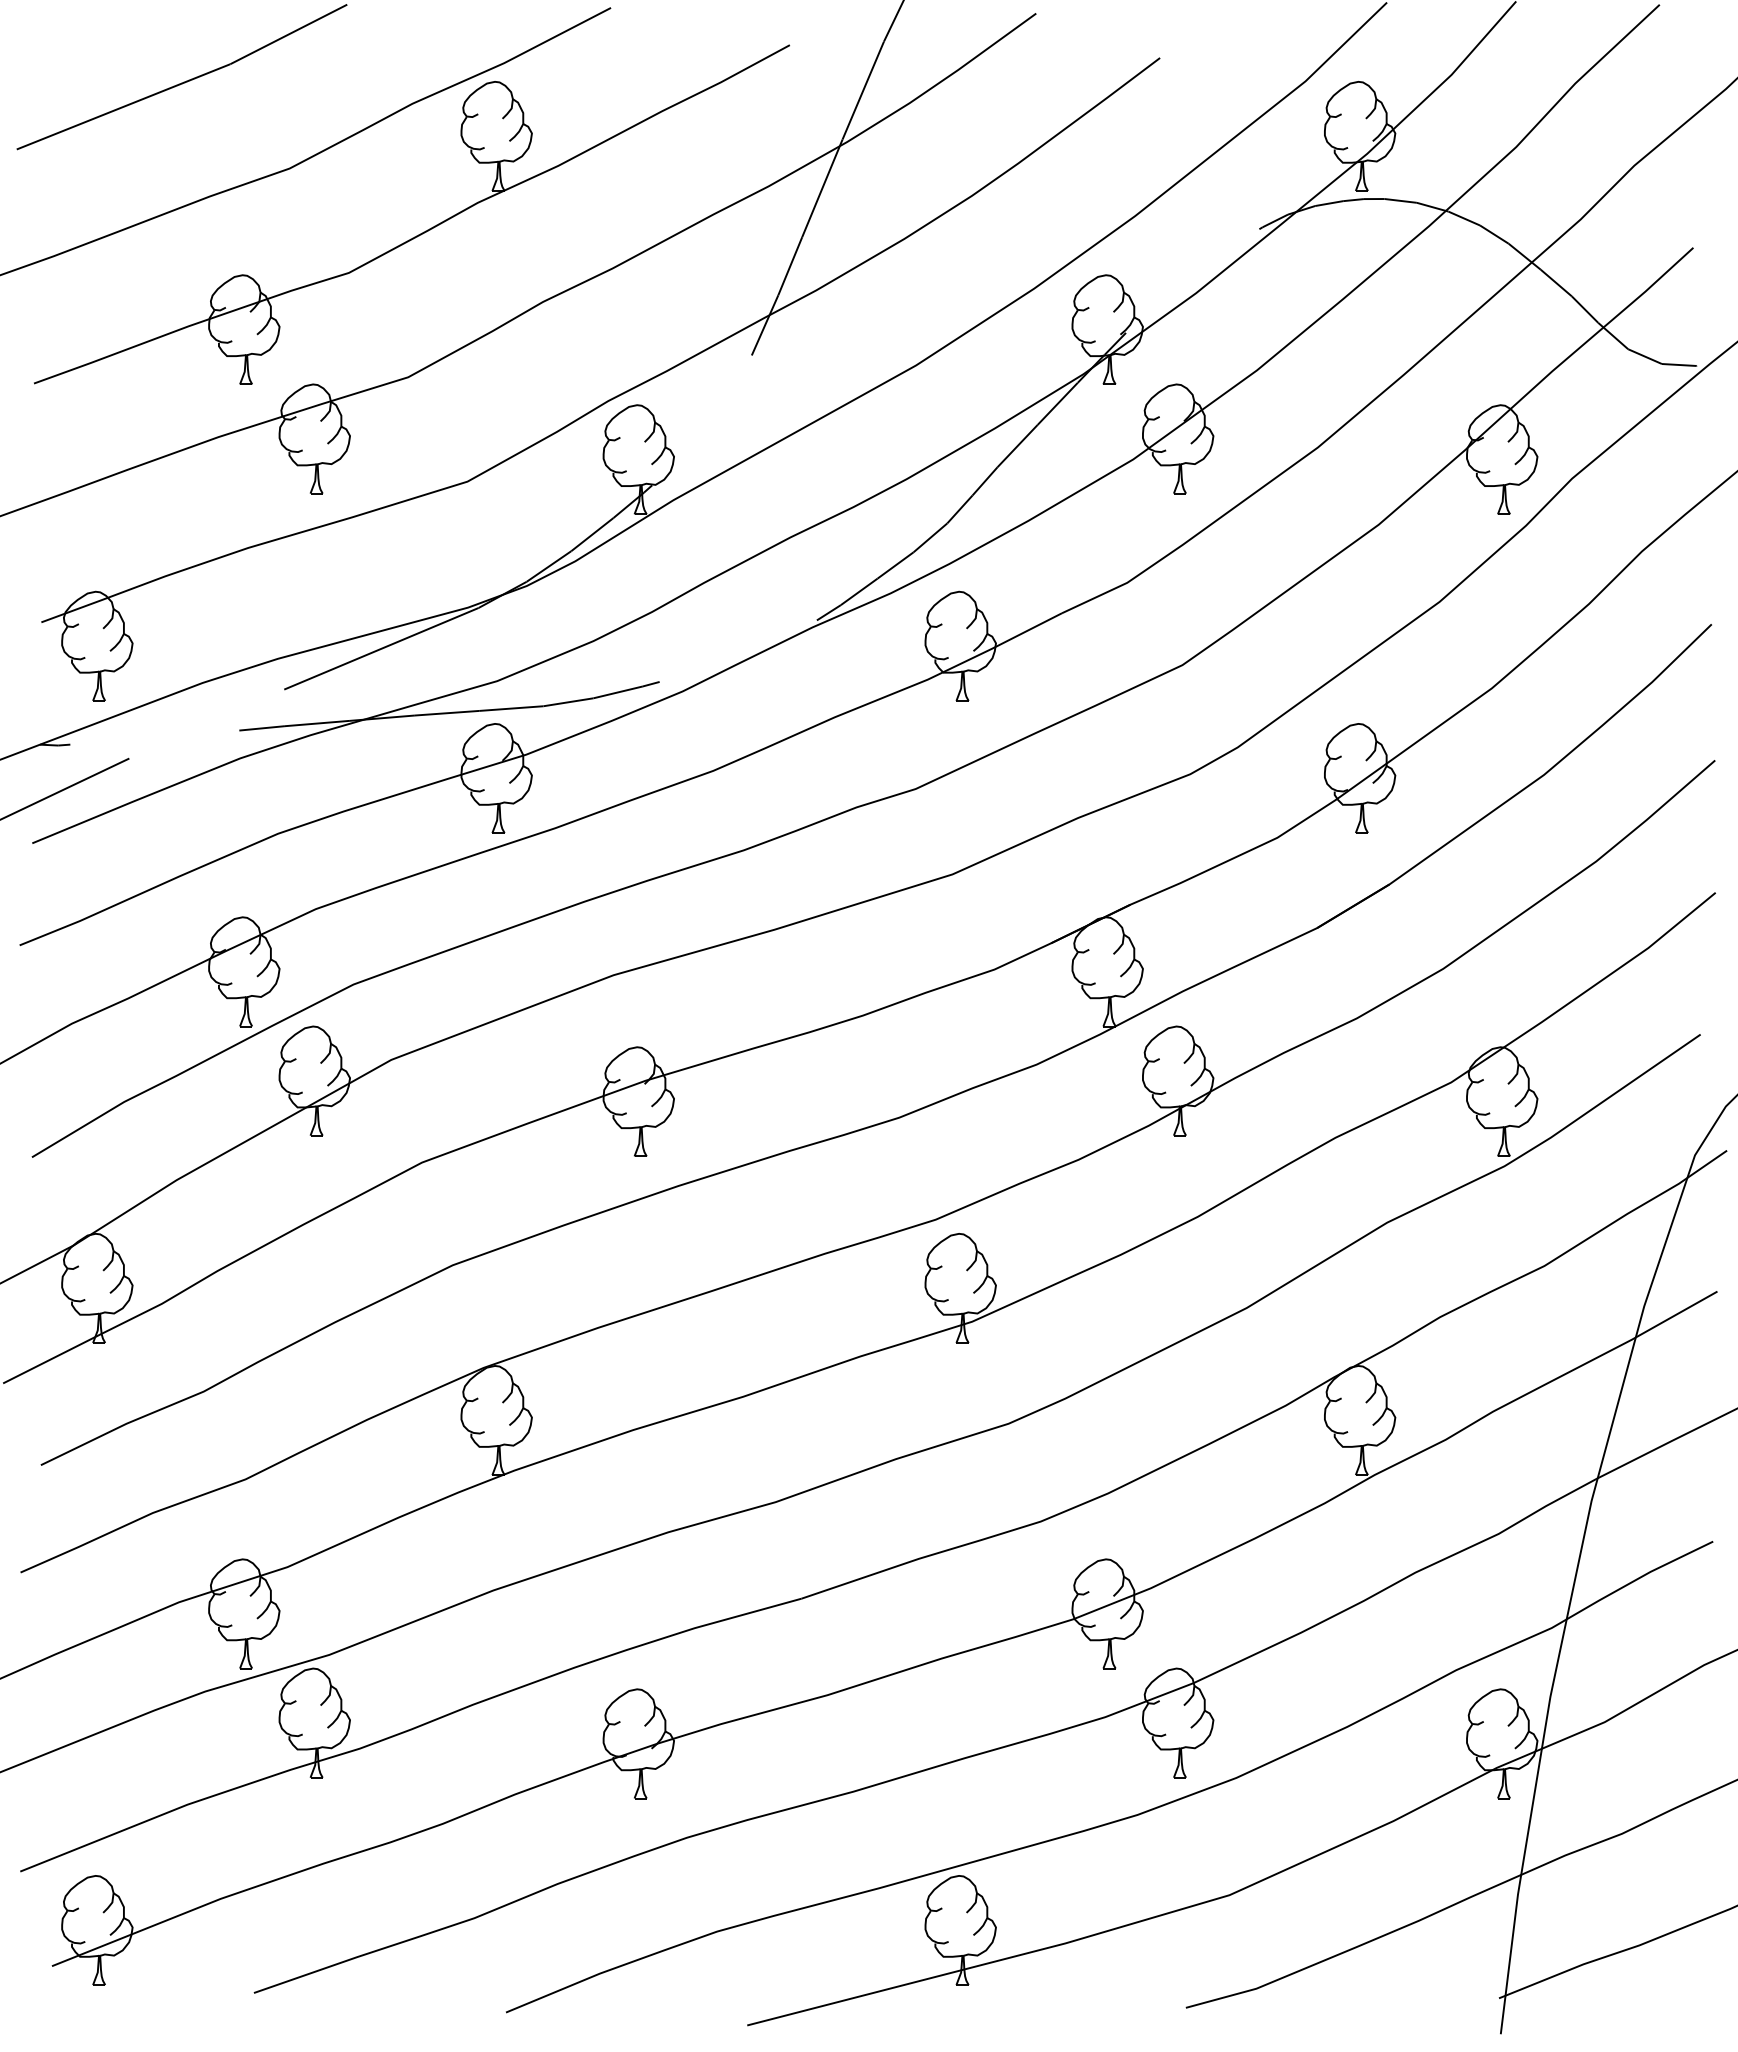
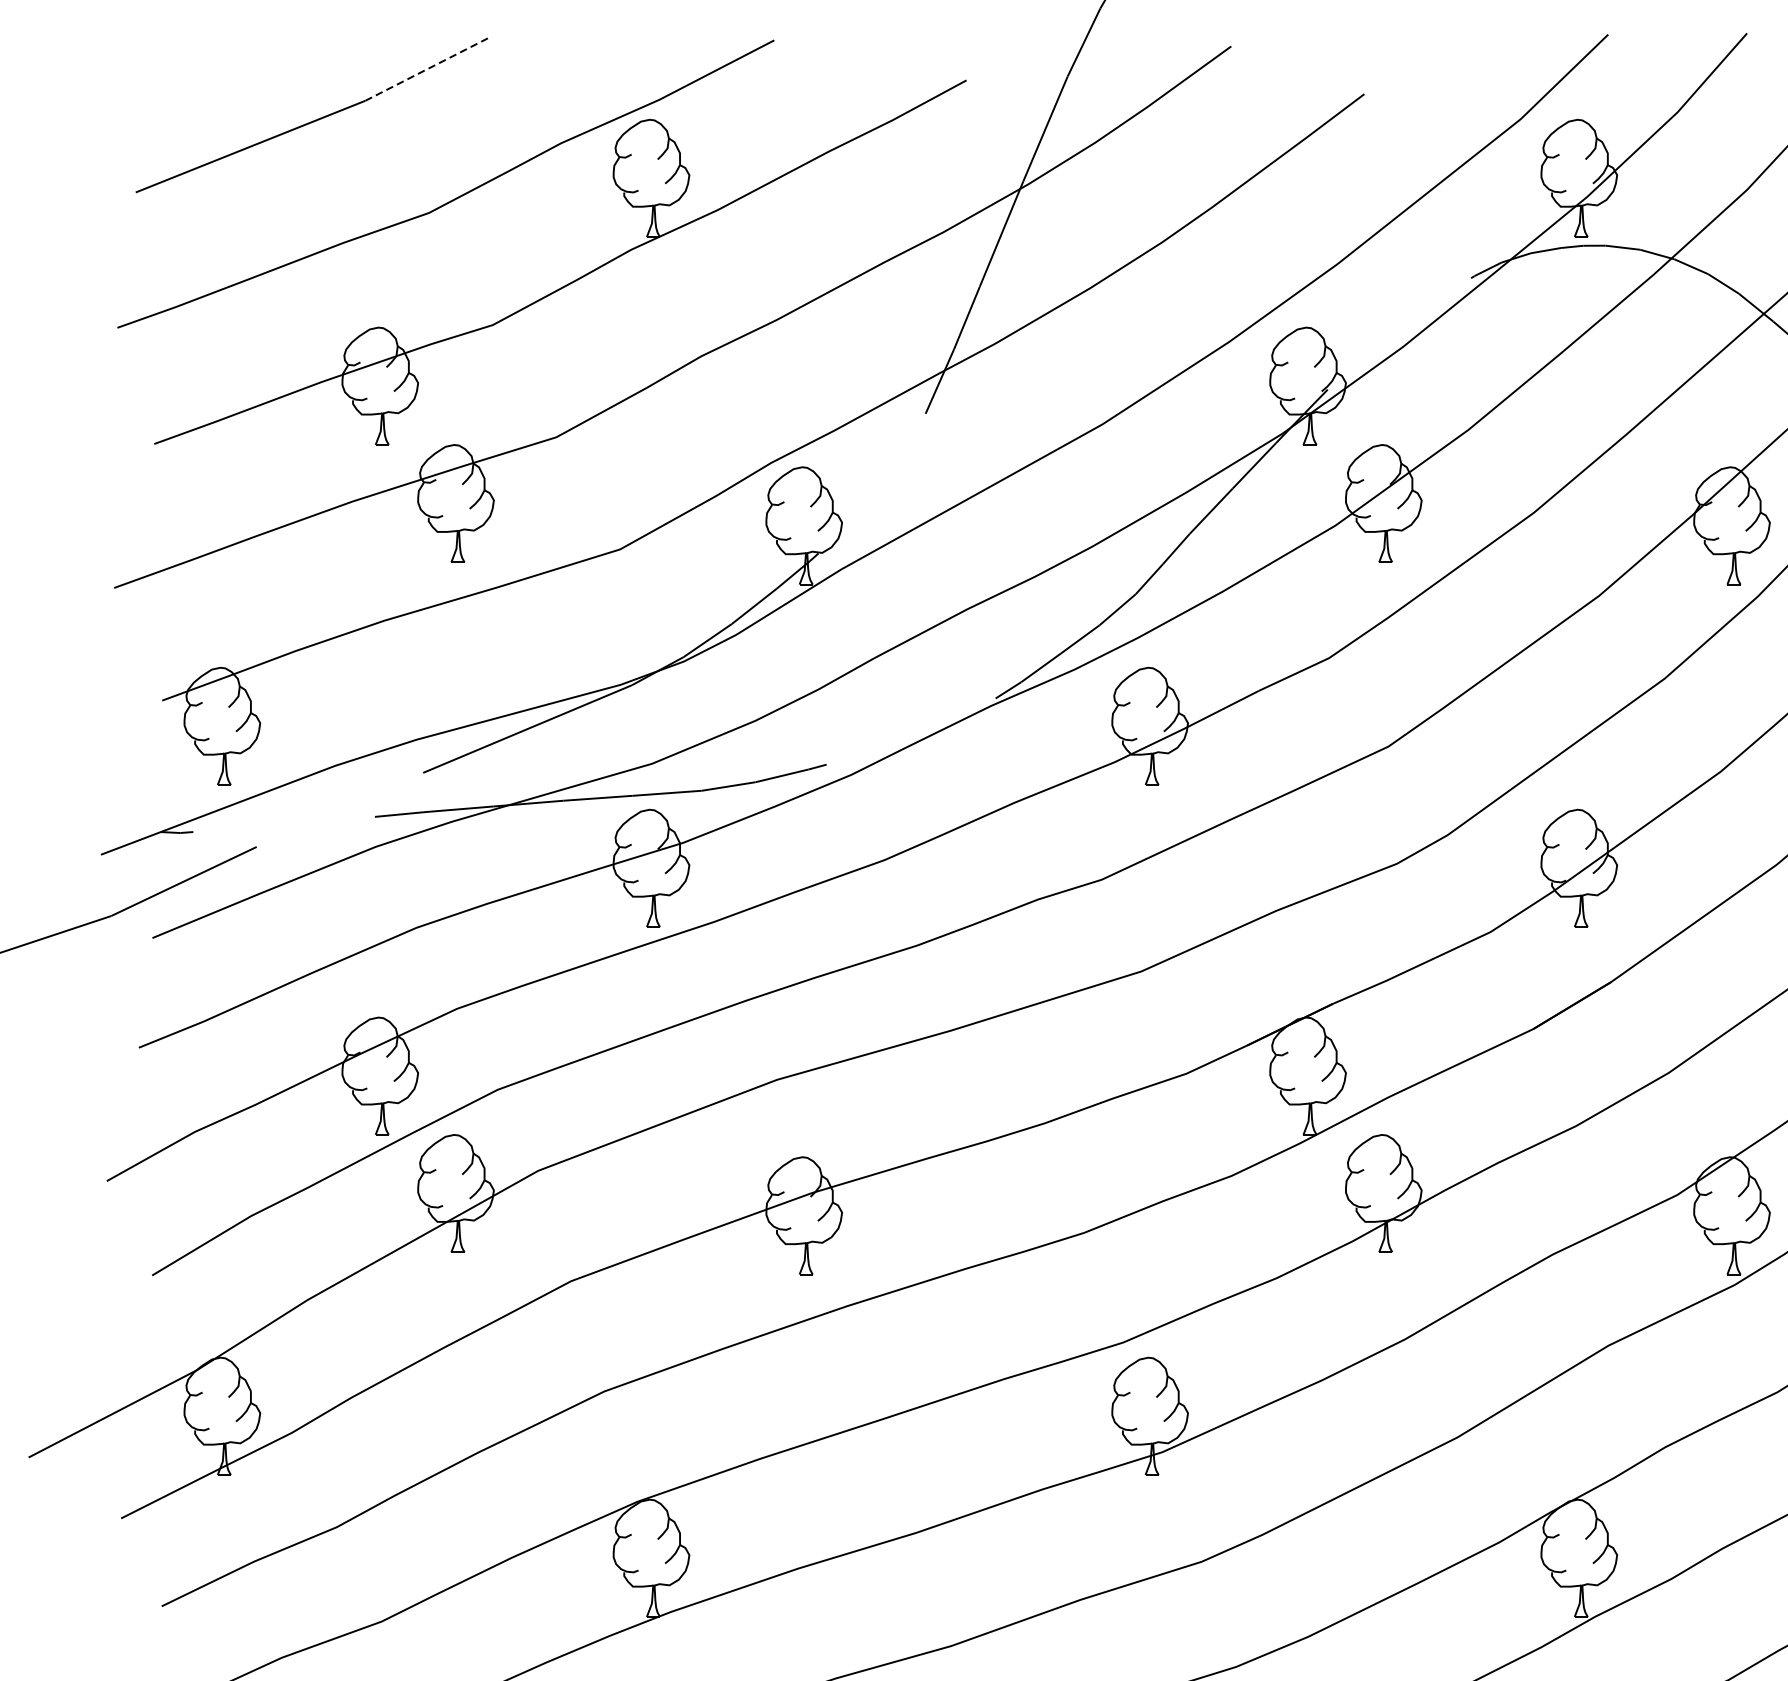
line: (288, 34) -> (427, 68), solid -> dashed

